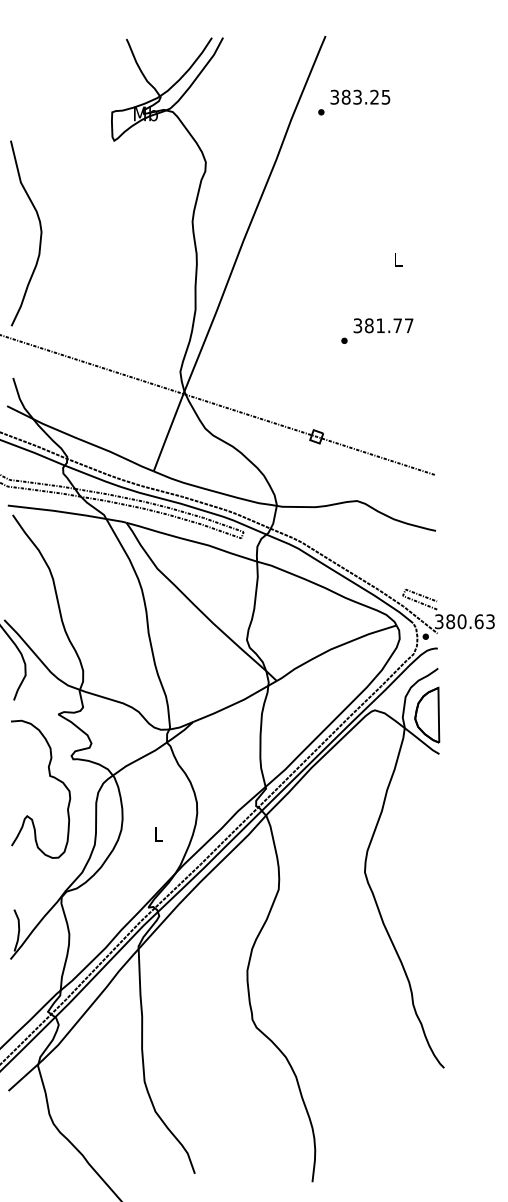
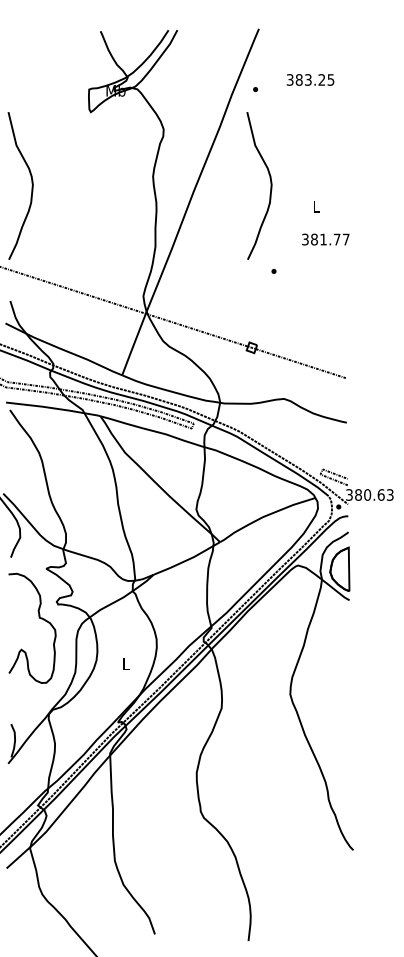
text: (360, 96) -> (310, 79), moved
curve: (340, 233) -> (270, 186), added
text: (383, 325) -> (325, 239), moved

